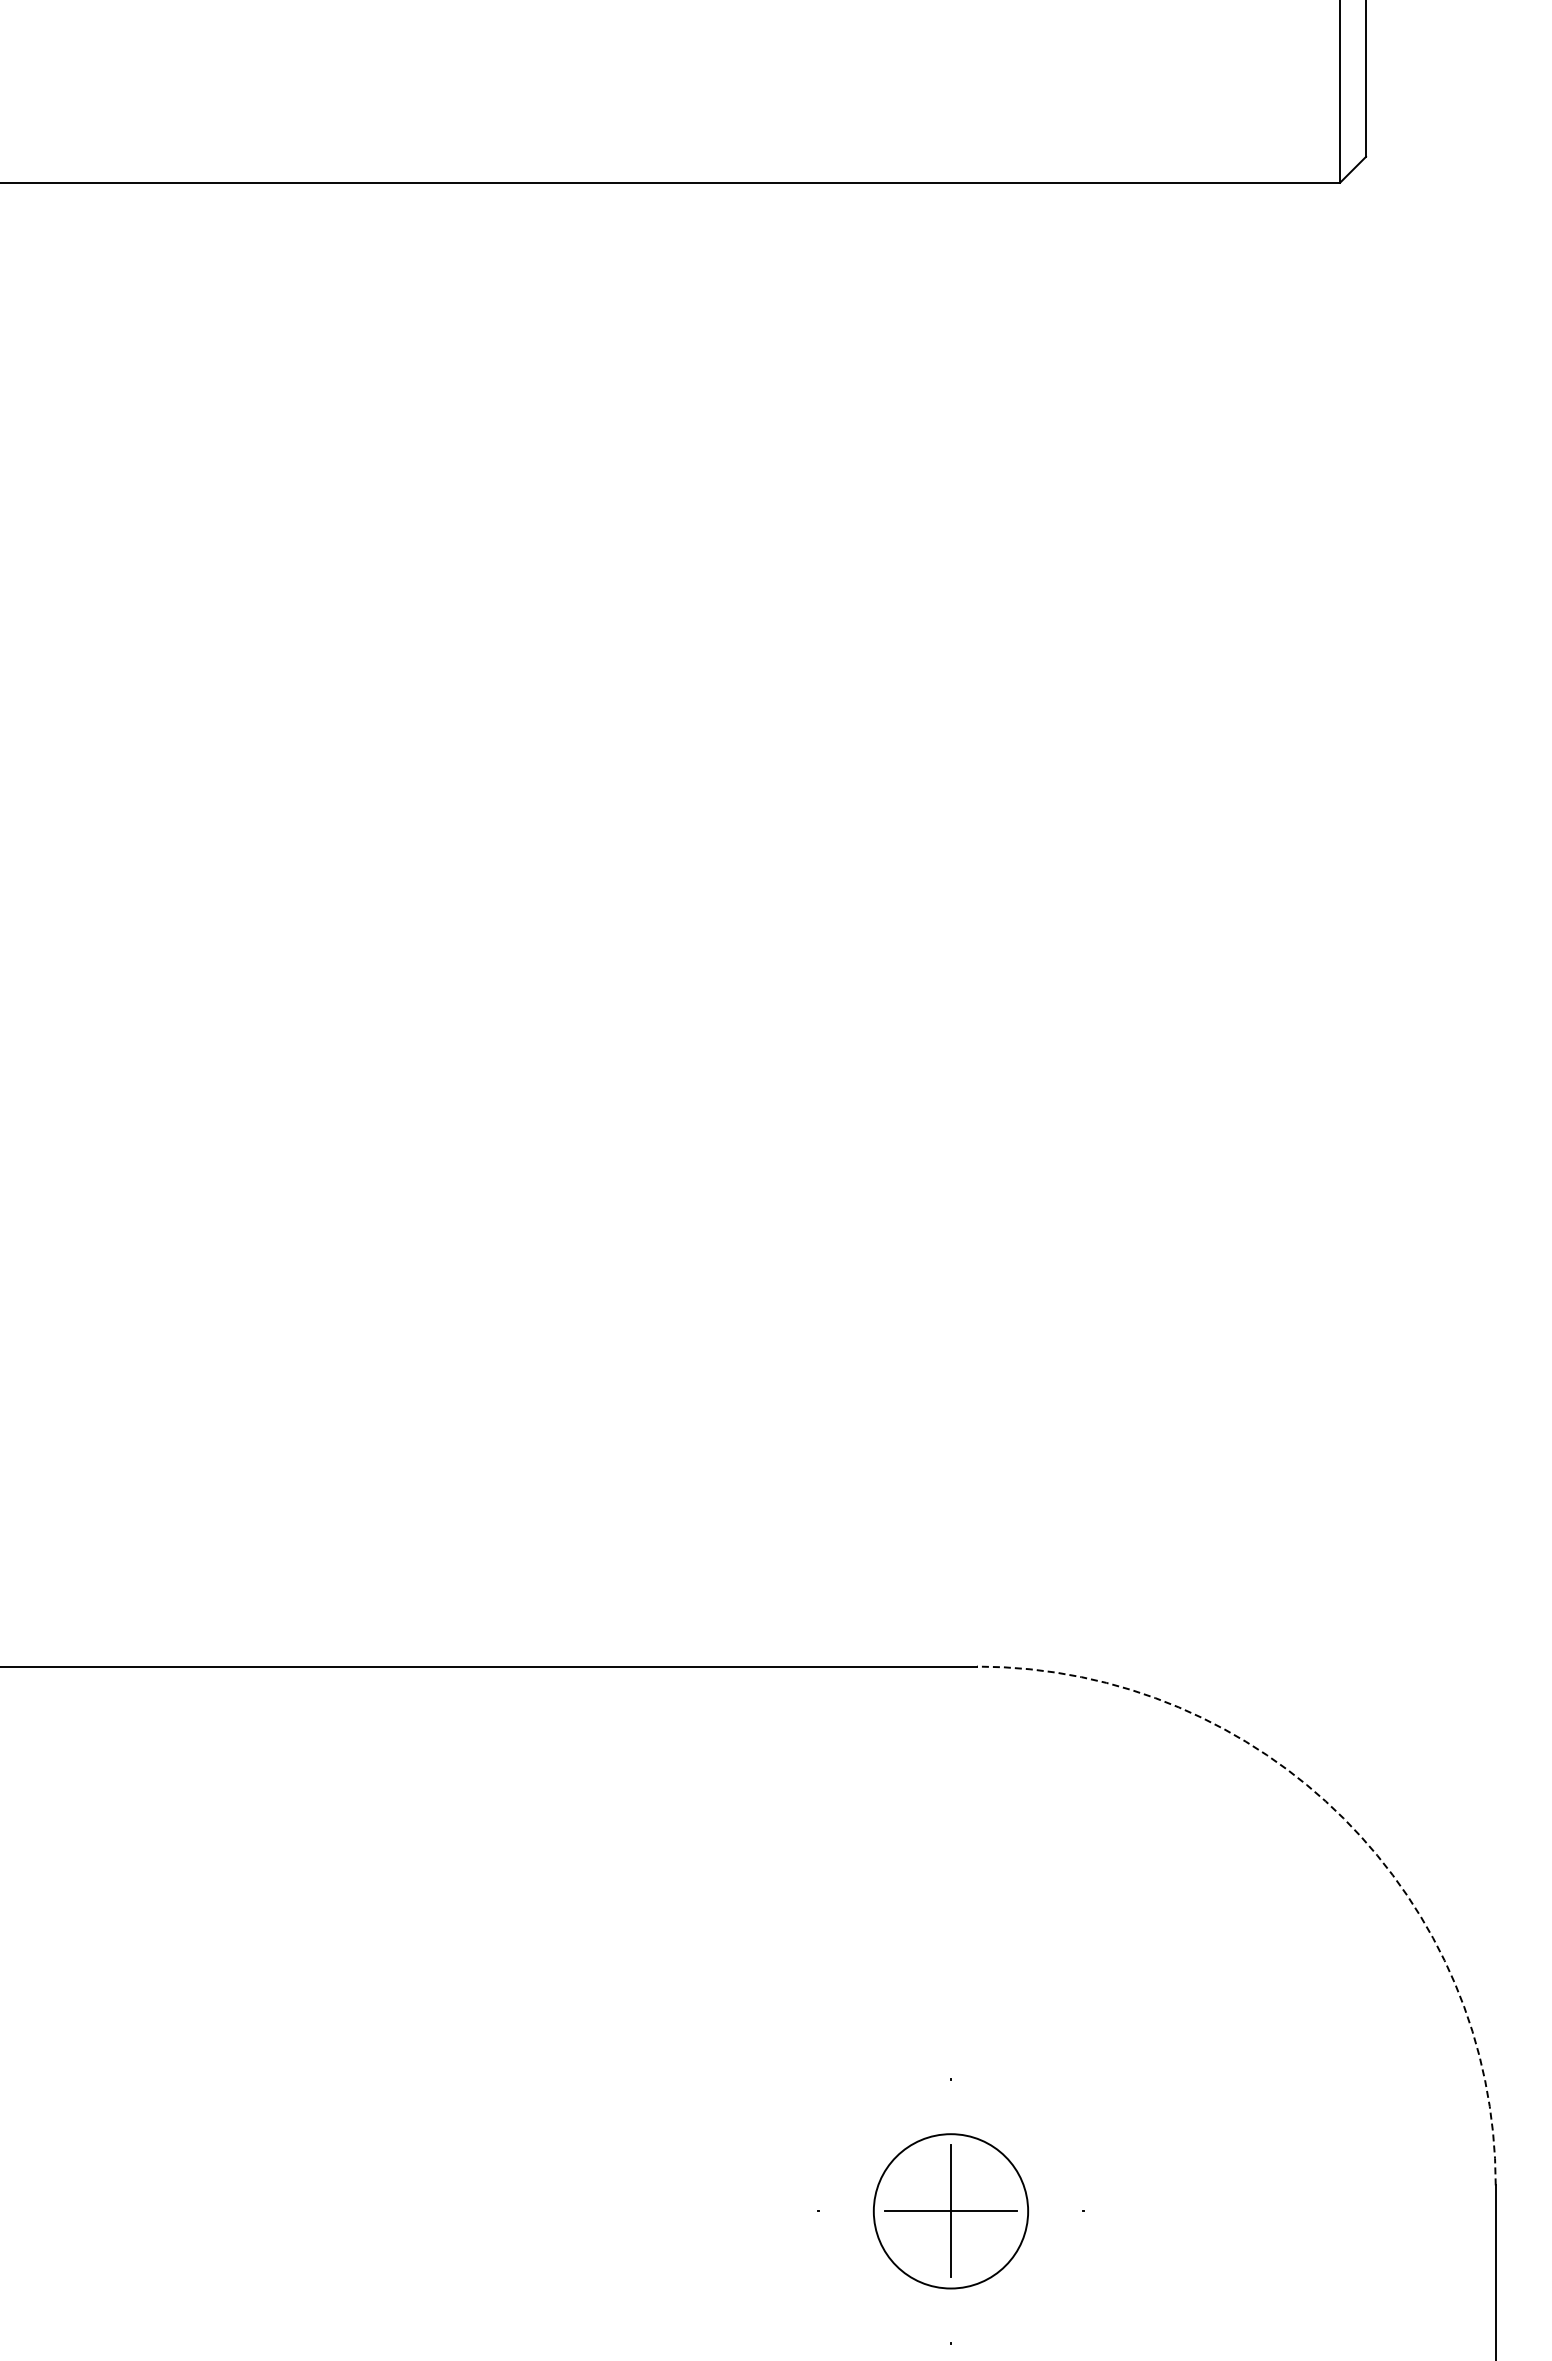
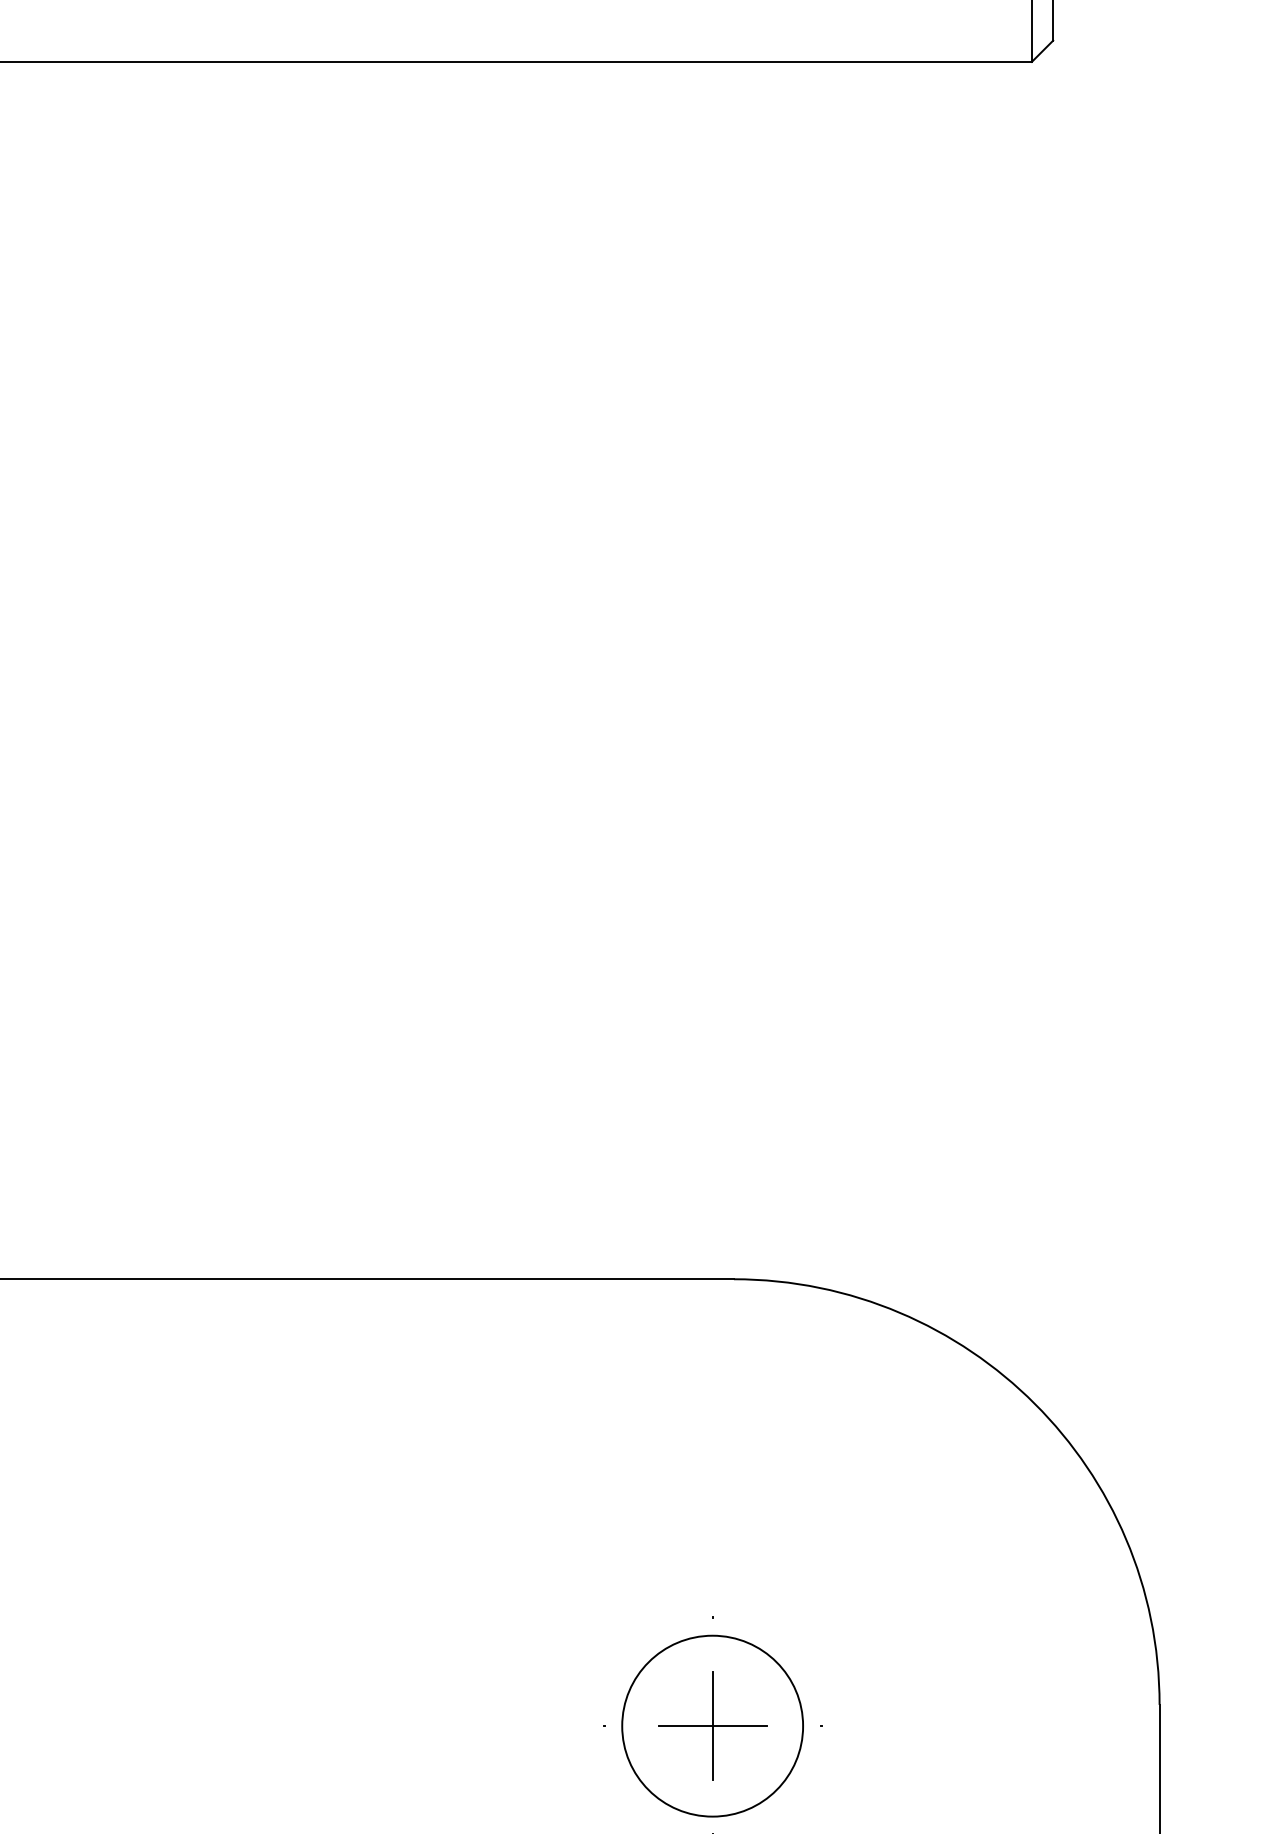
arc: (1343, 1818) -> (1034, 1403), dashed -> solid
circle: (950, 2211) -> (712, 1726), size x1.43

